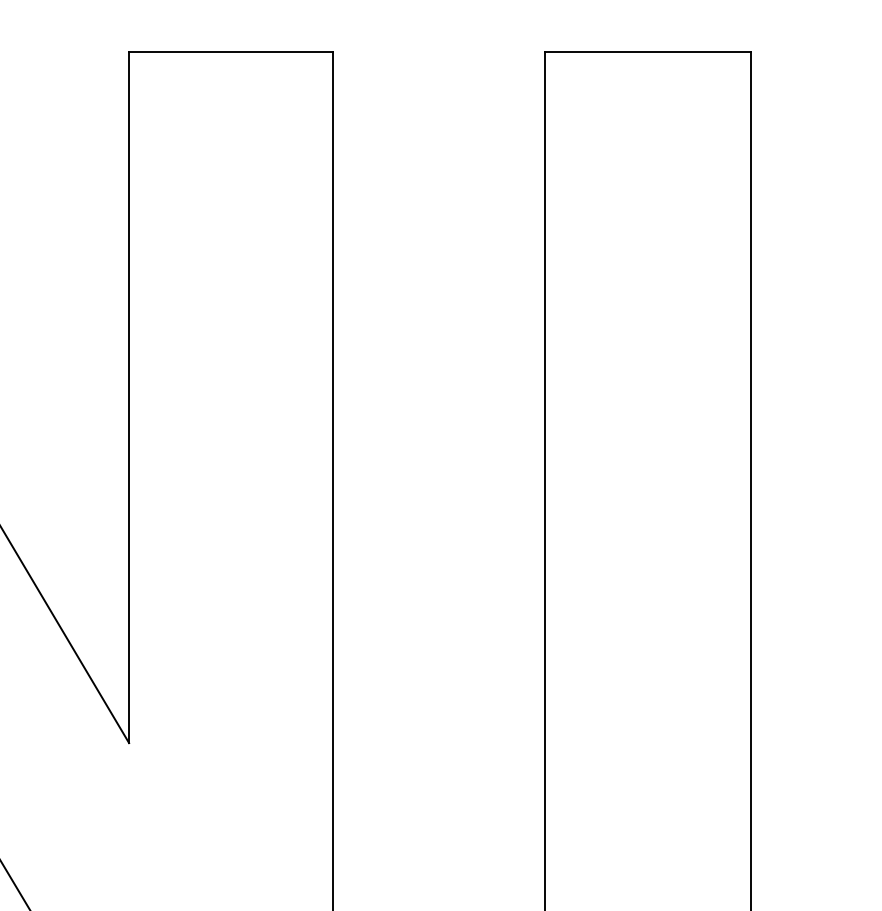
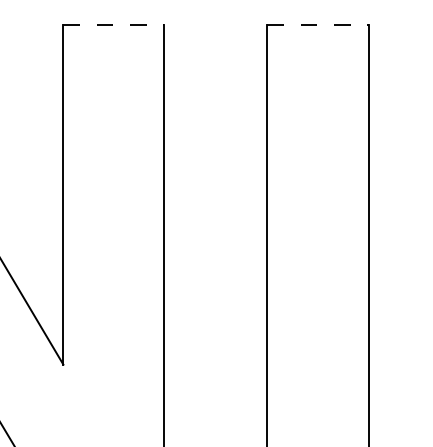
line: (231, 52) -> (113, 25), solid -> dashed
line: (648, 52) -> (318, 25), solid -> dashed

